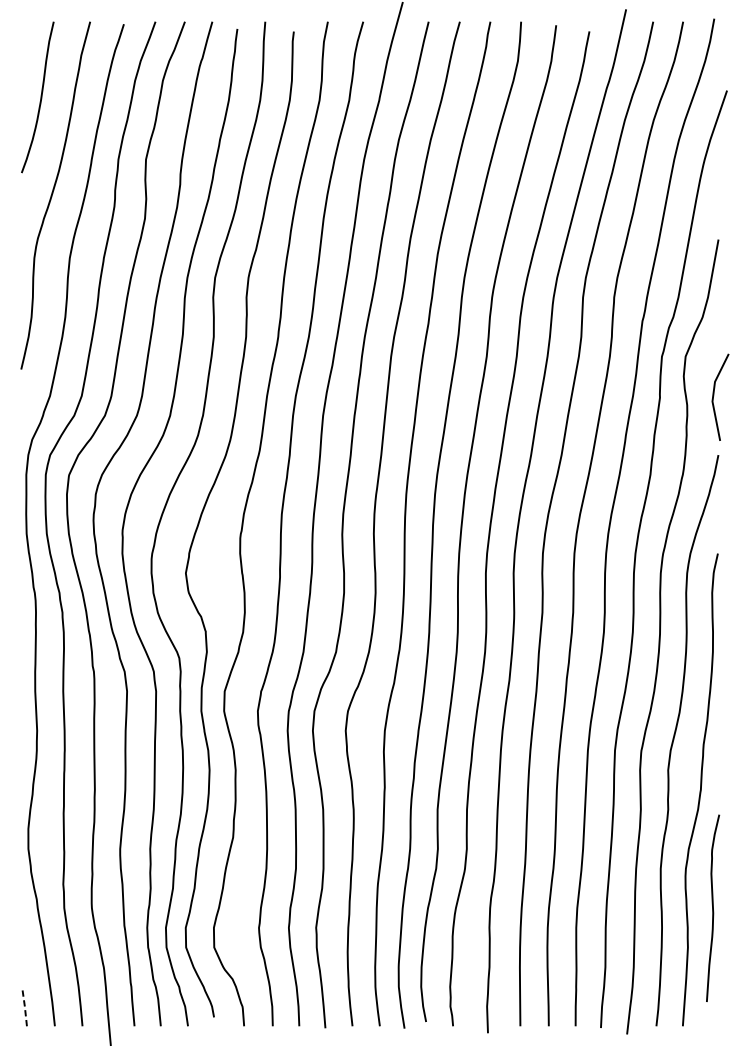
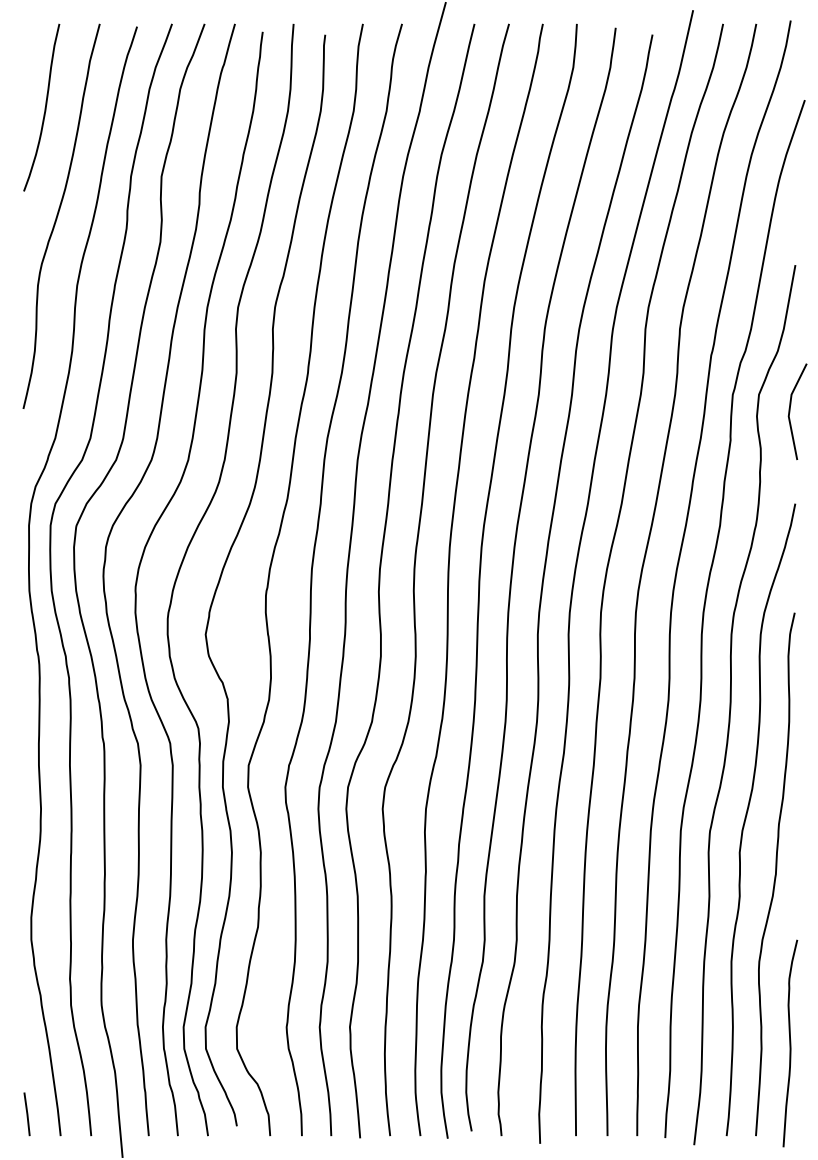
line: (714, 397) -> (790, 411), moved
curve: (713, 908) -> (790, 1043), moved
line: (24, 1006) -> (27, 1114), dashed -> solid

